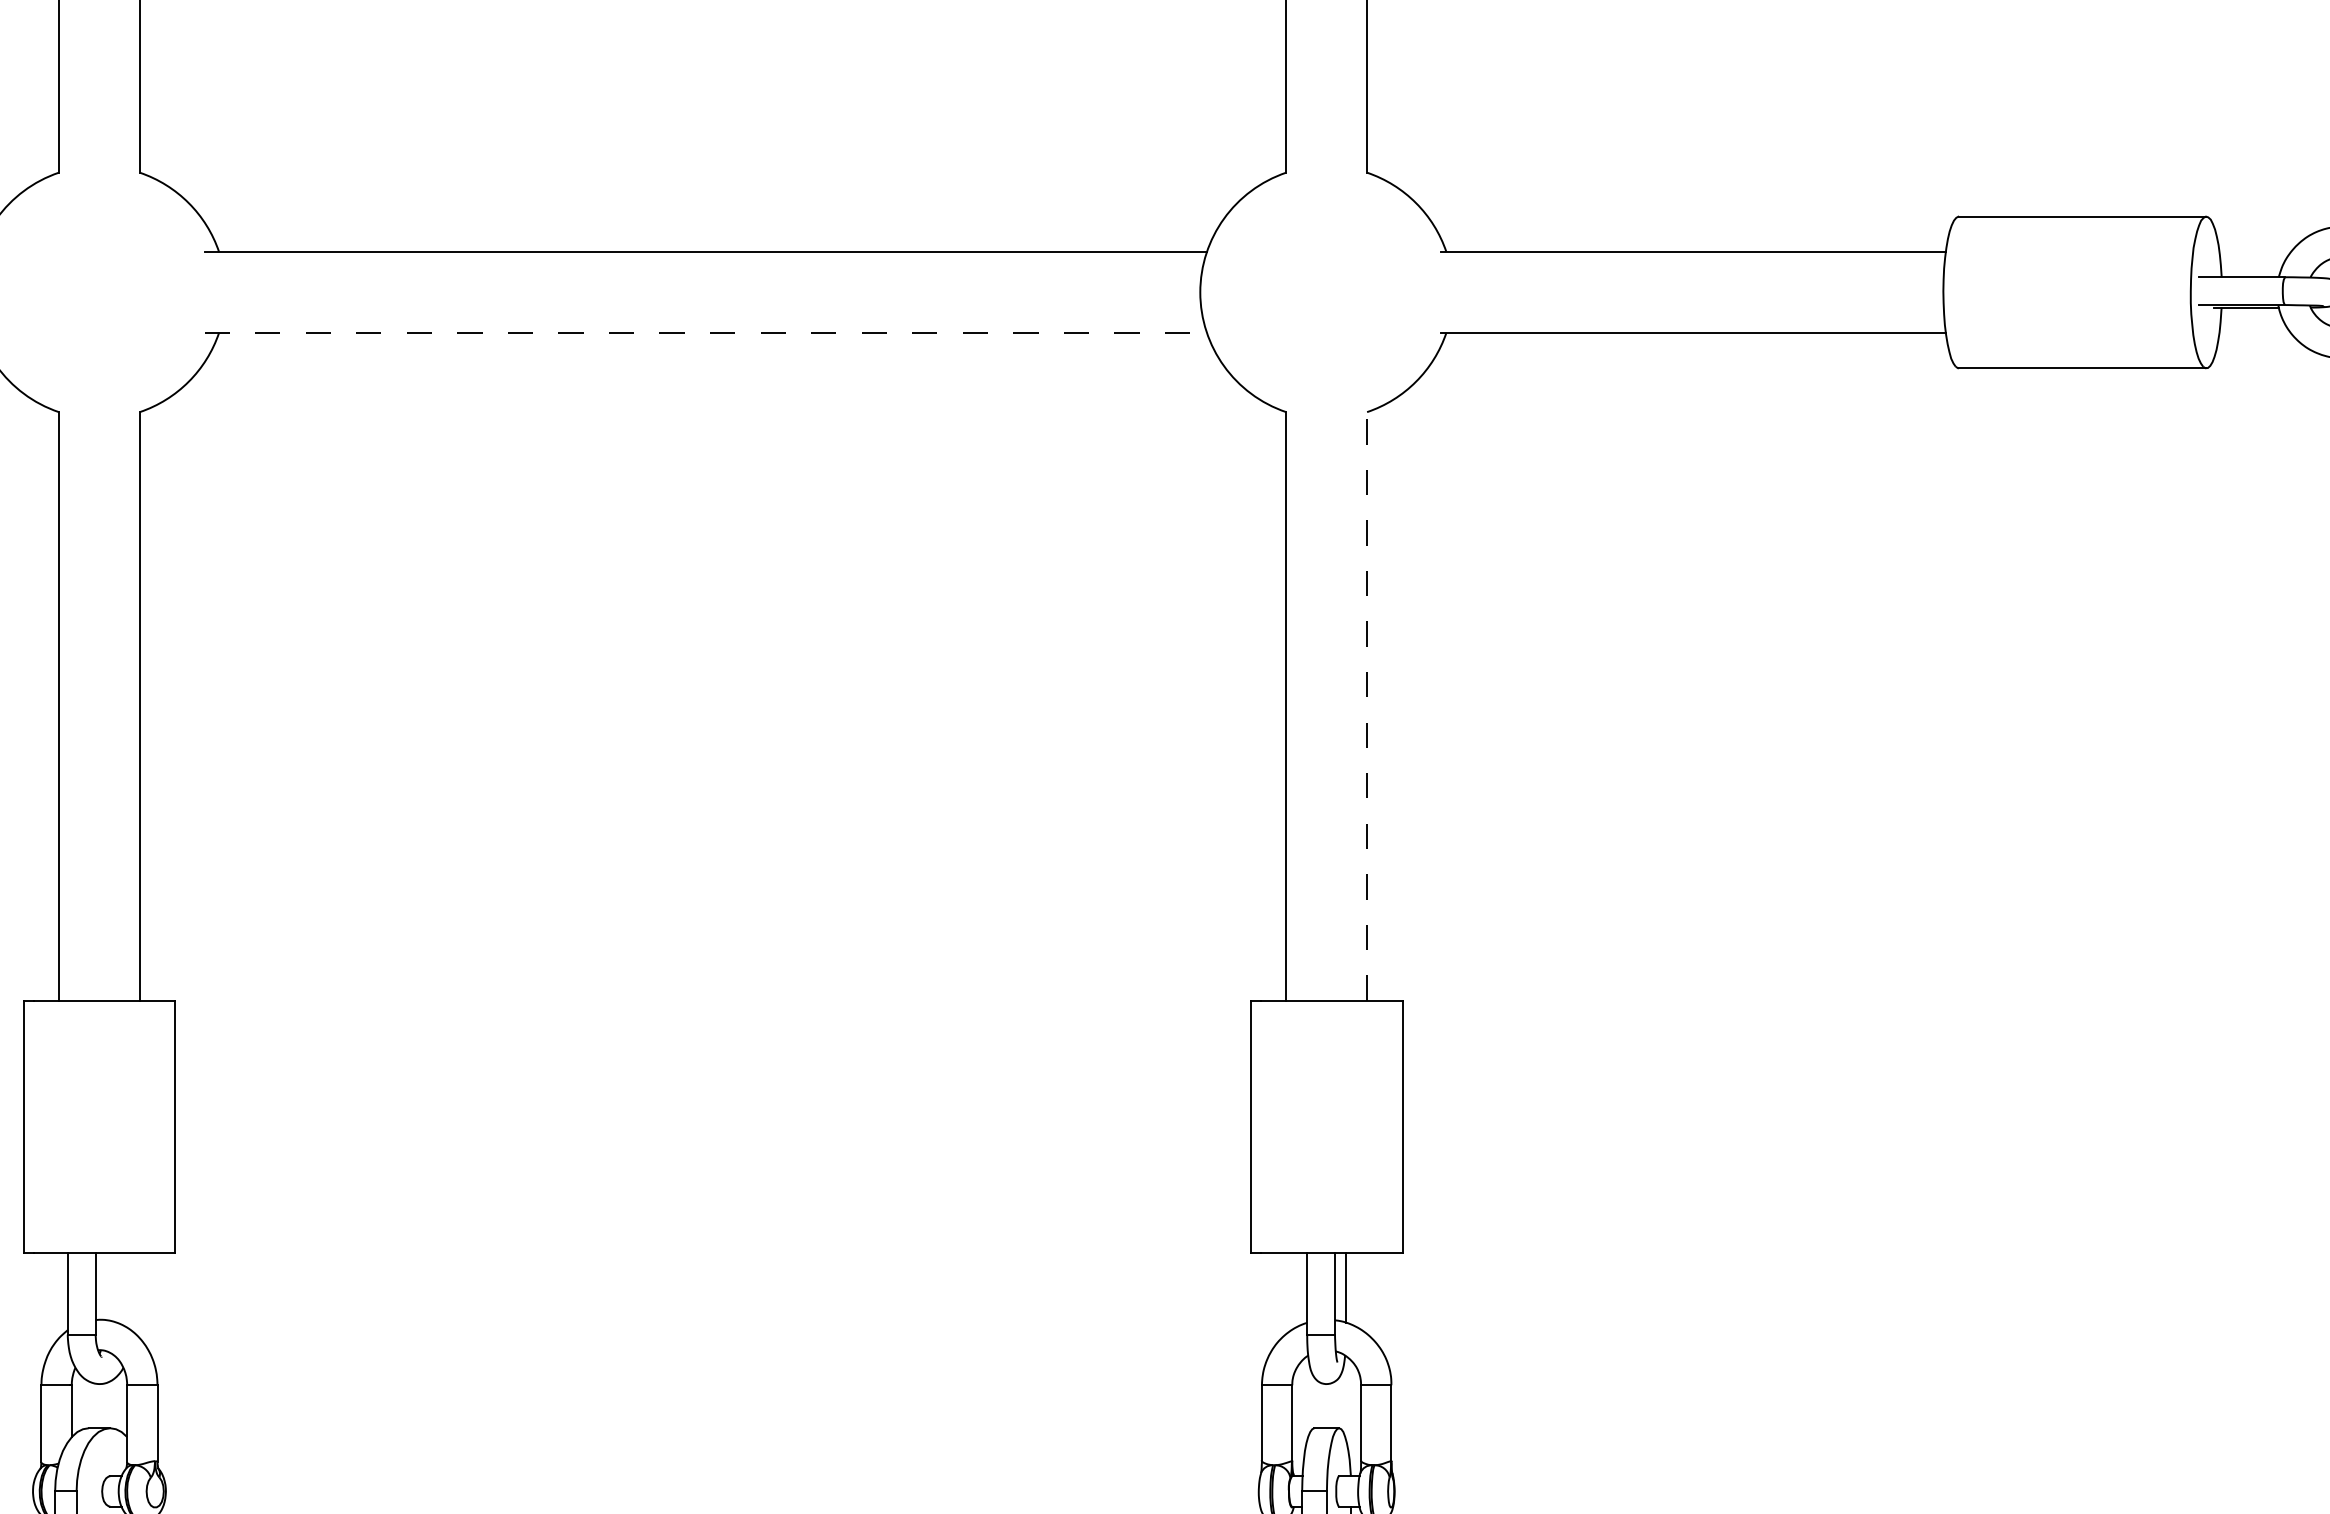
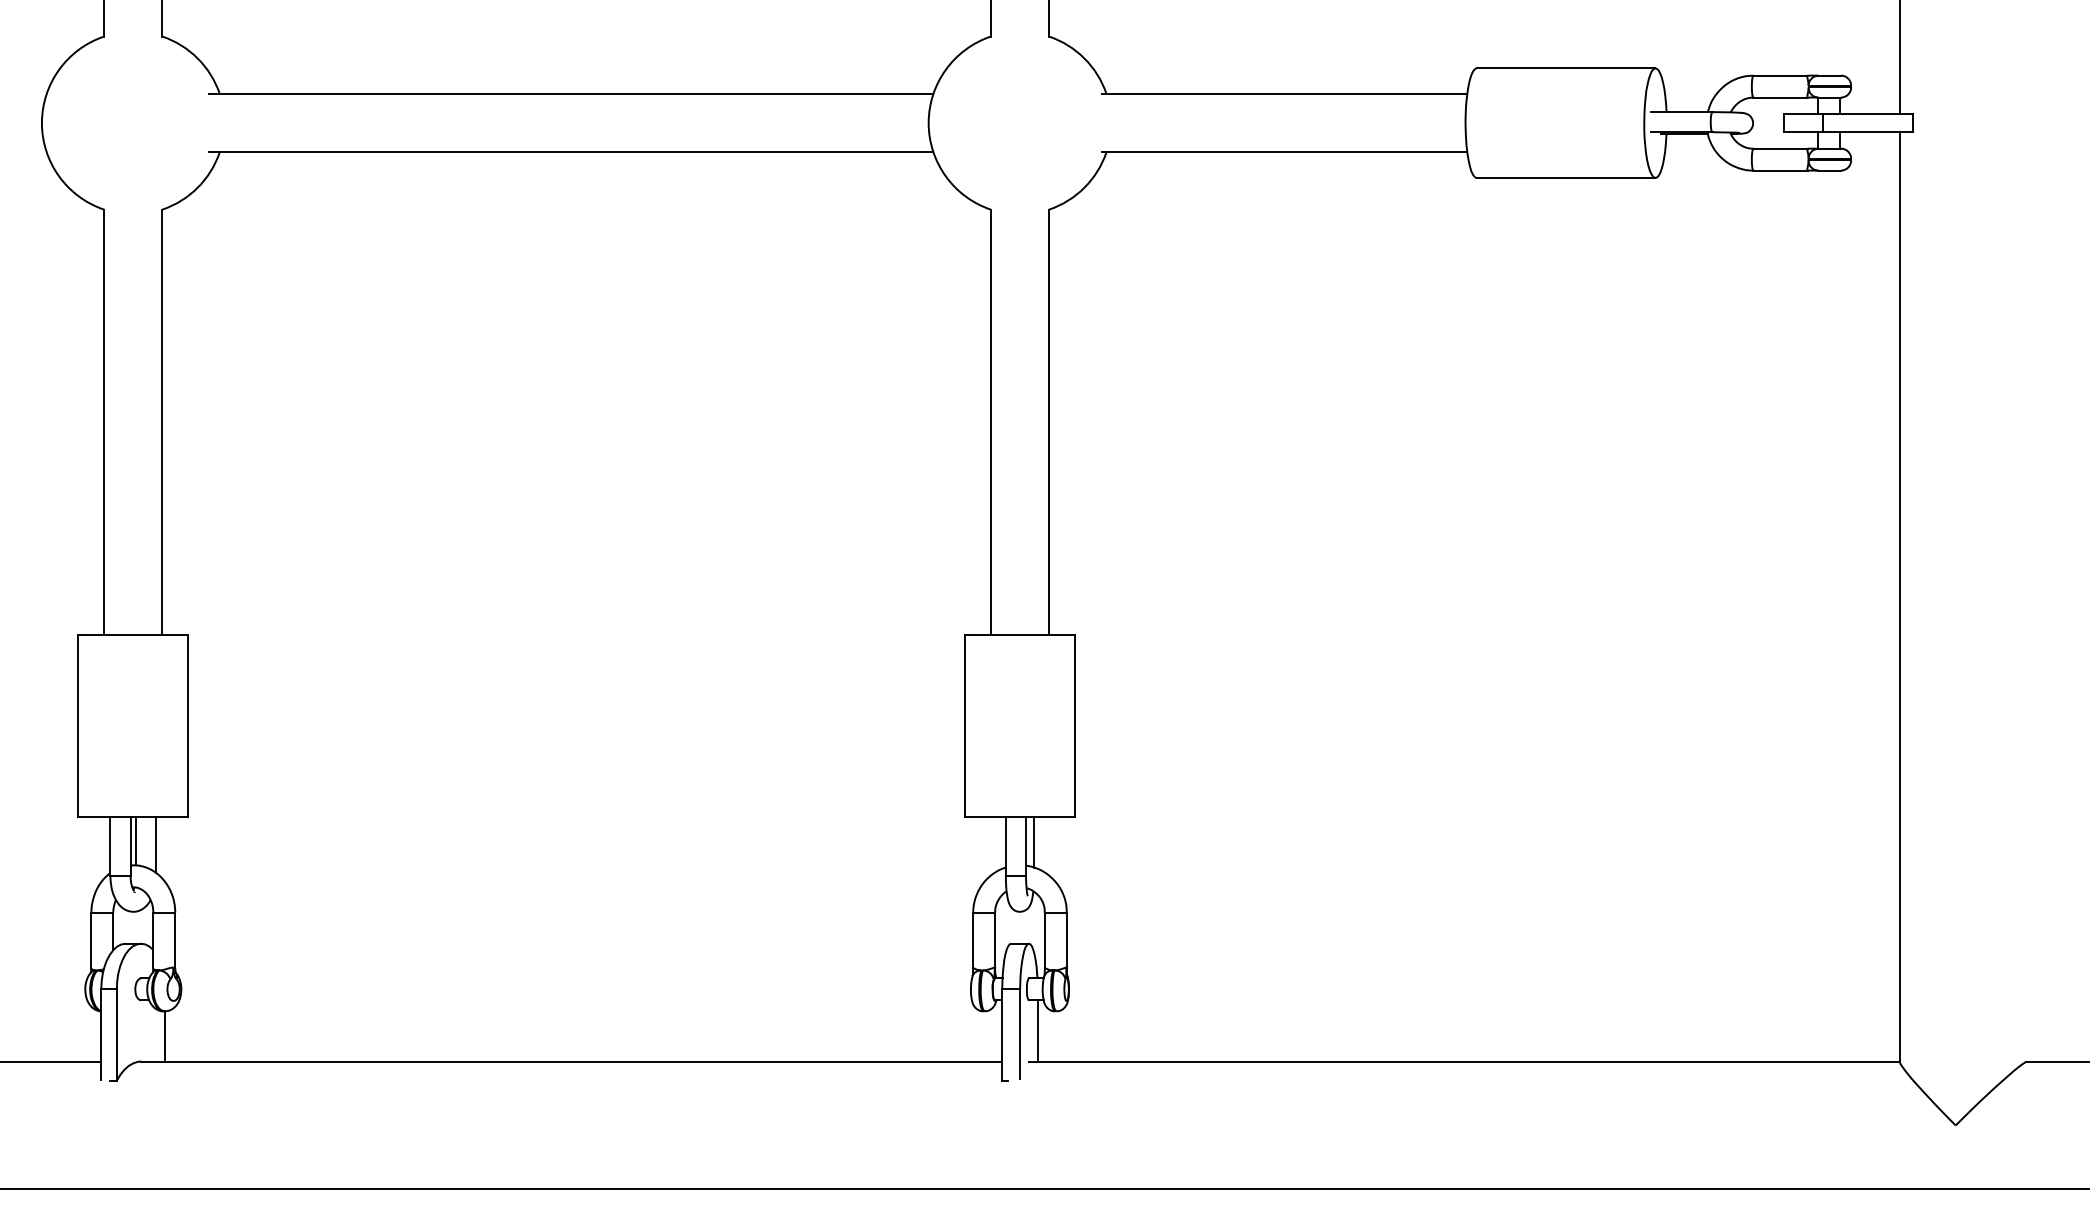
line: (705, 333) -> (571, 152), dashed -> solid
line: (1367, 706) -> (1049, 422), dashed -> solid
line: (103, 1286) -> (136, 841), added
line: (131, 1292) -> (156, 845), added

